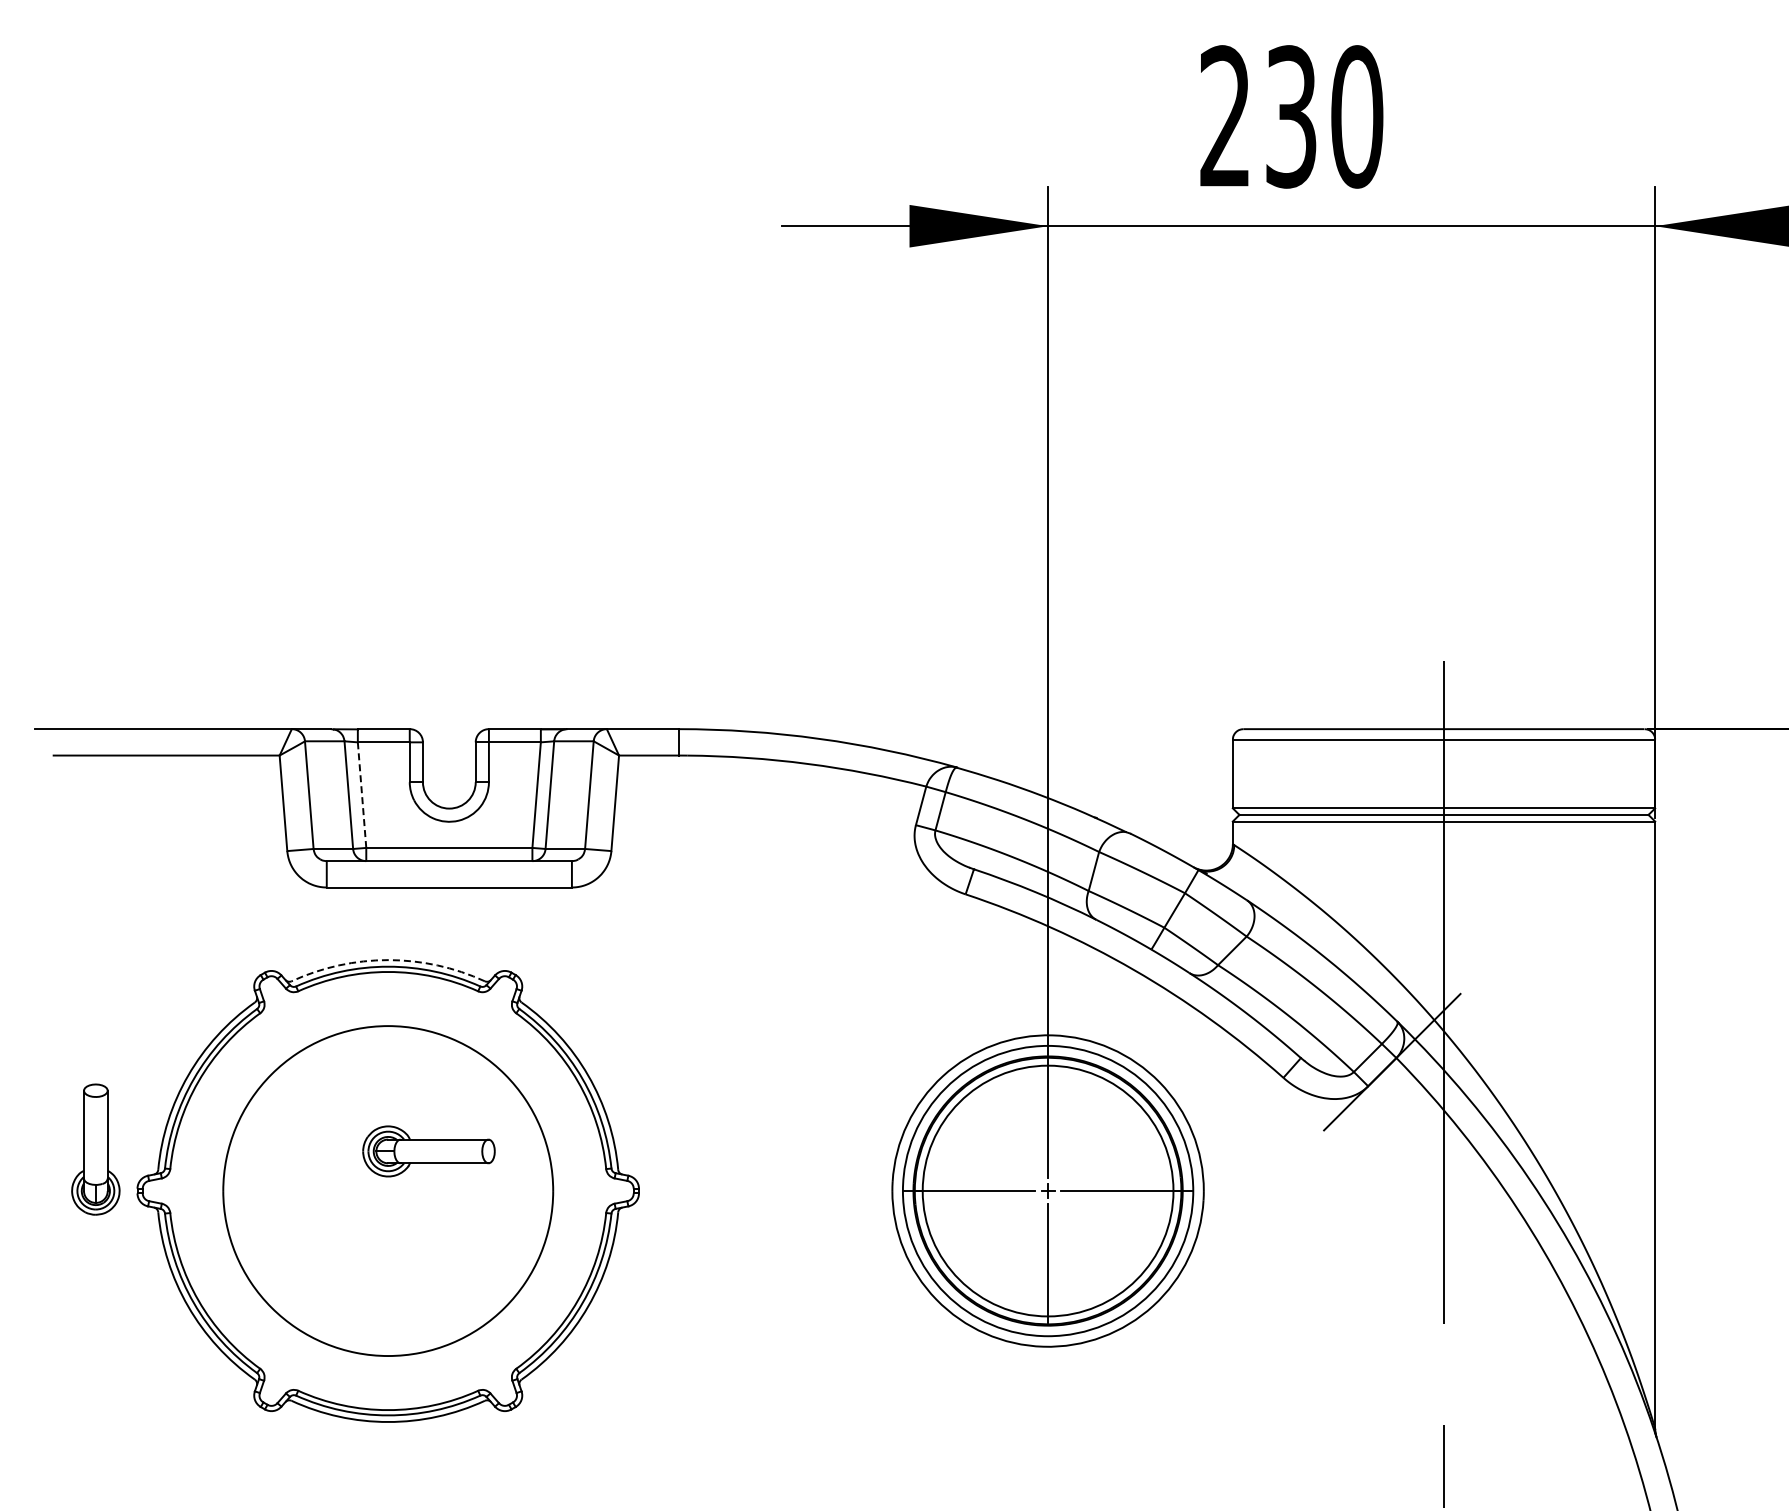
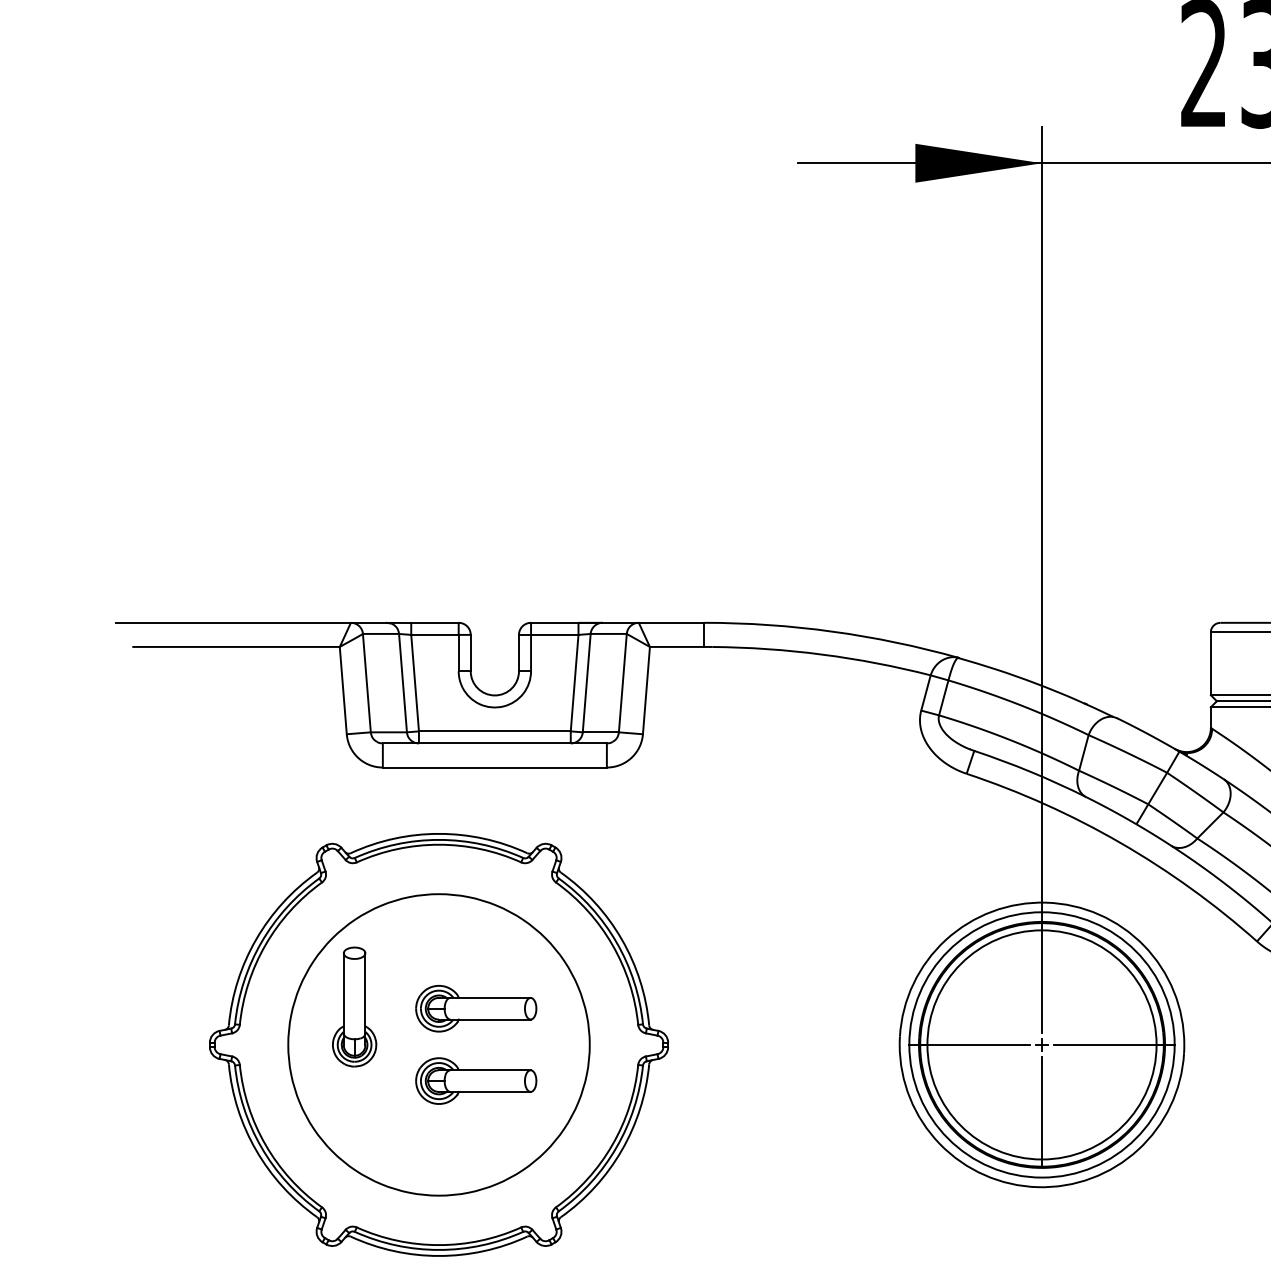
line: (362, 795) -> (415, 683), dashed -> solid
arc: (388, 960) -> (439, 834), dashed -> solid
part: (95, 1149) -> (354, 1006), moved
part: (428, 1230) -> (475, 1080), added

